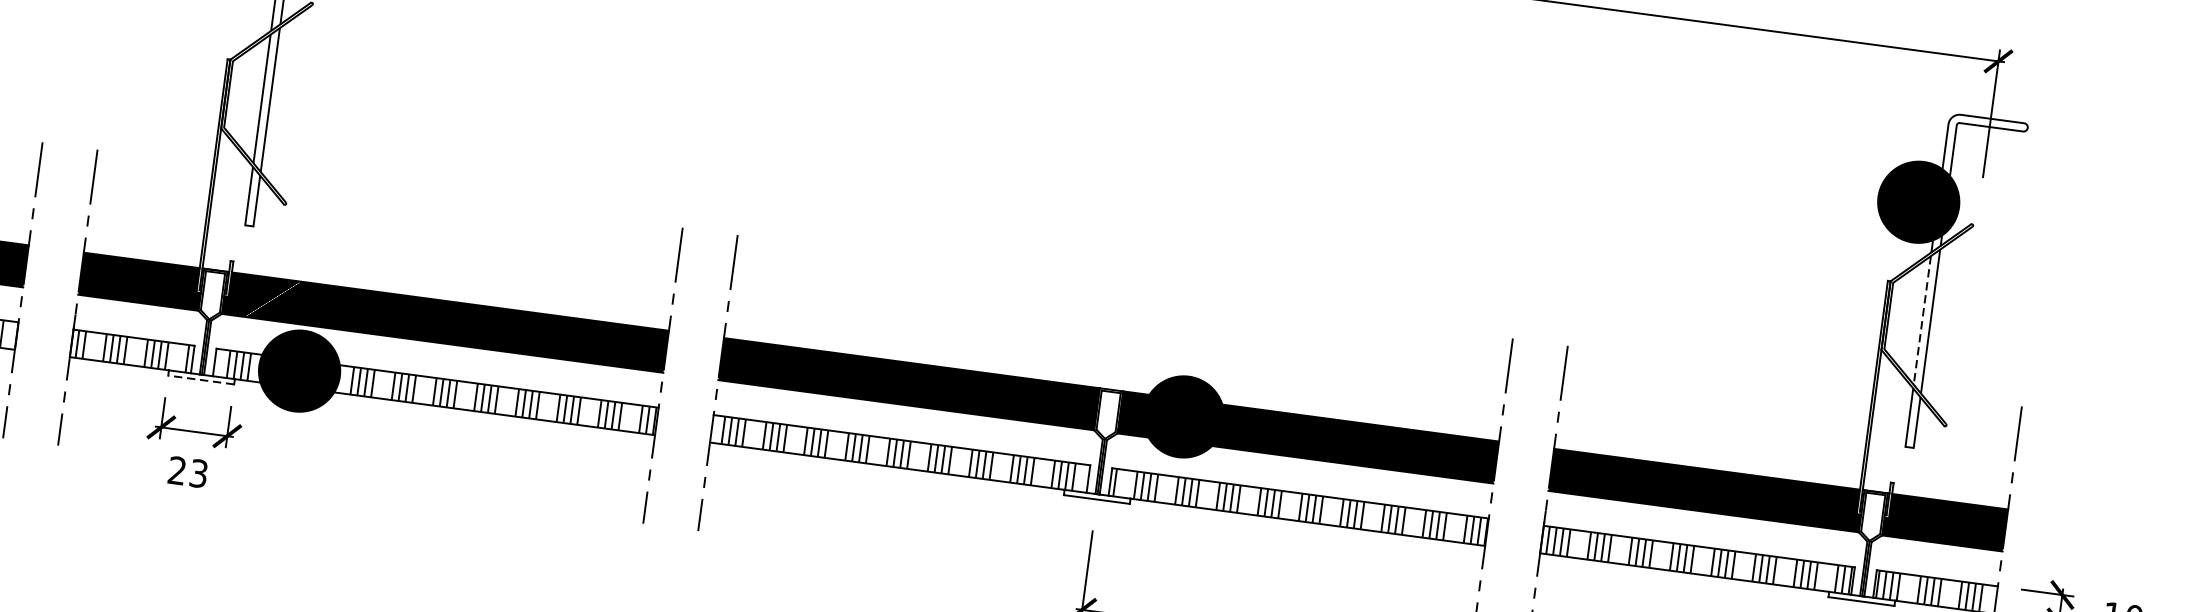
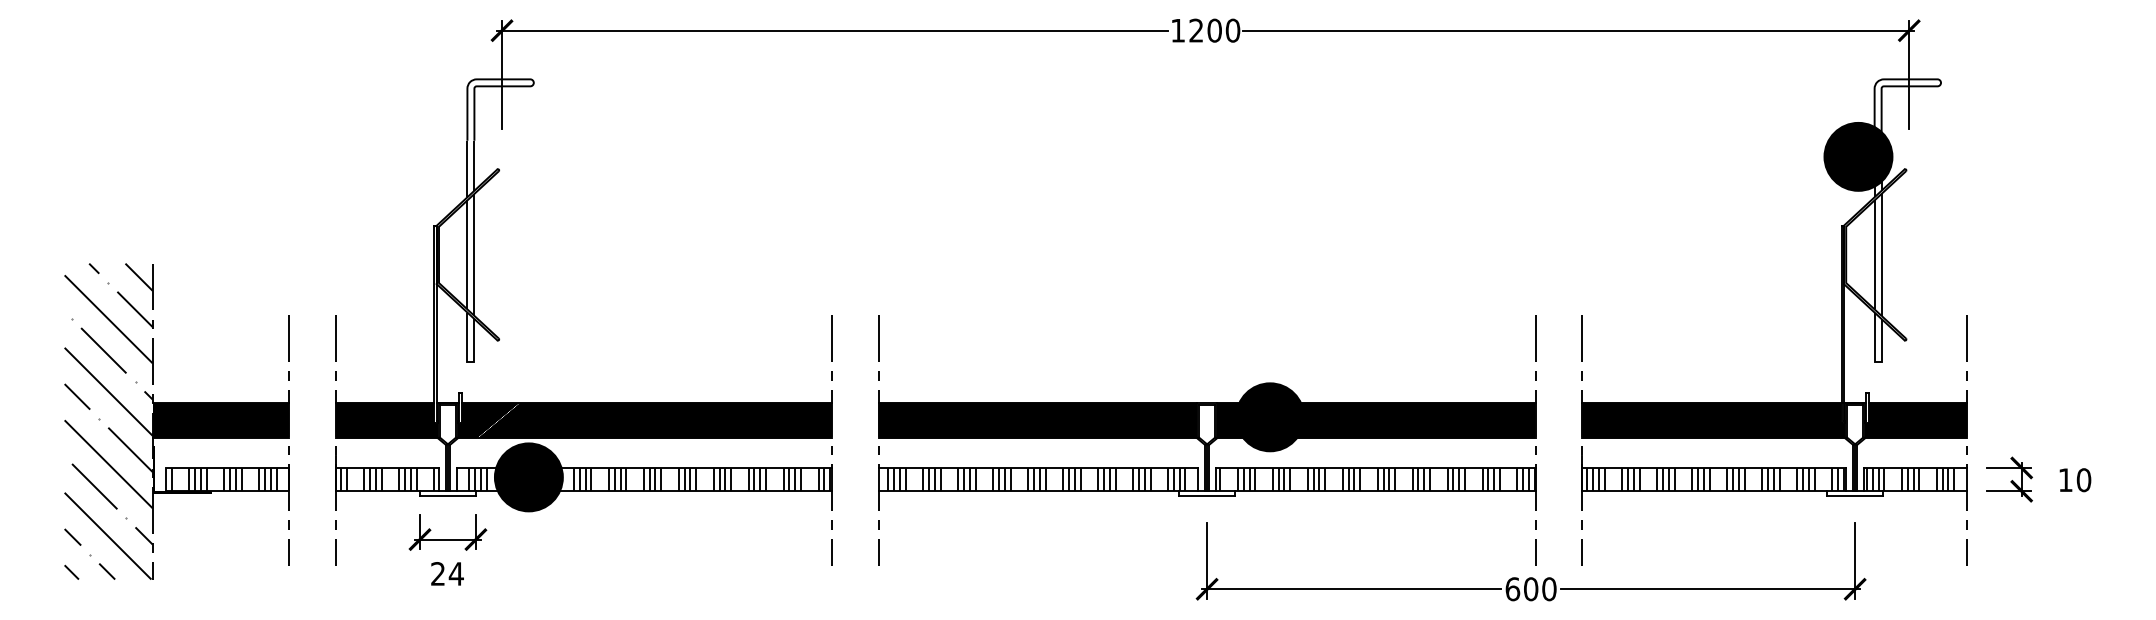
line: (1922, 321) -> (1874, 255), dashed -> solid
line: (200, 379) -> (447, 495), dashed -> solid
text: (197, 472) -> (455, 573), 23 -> 24

